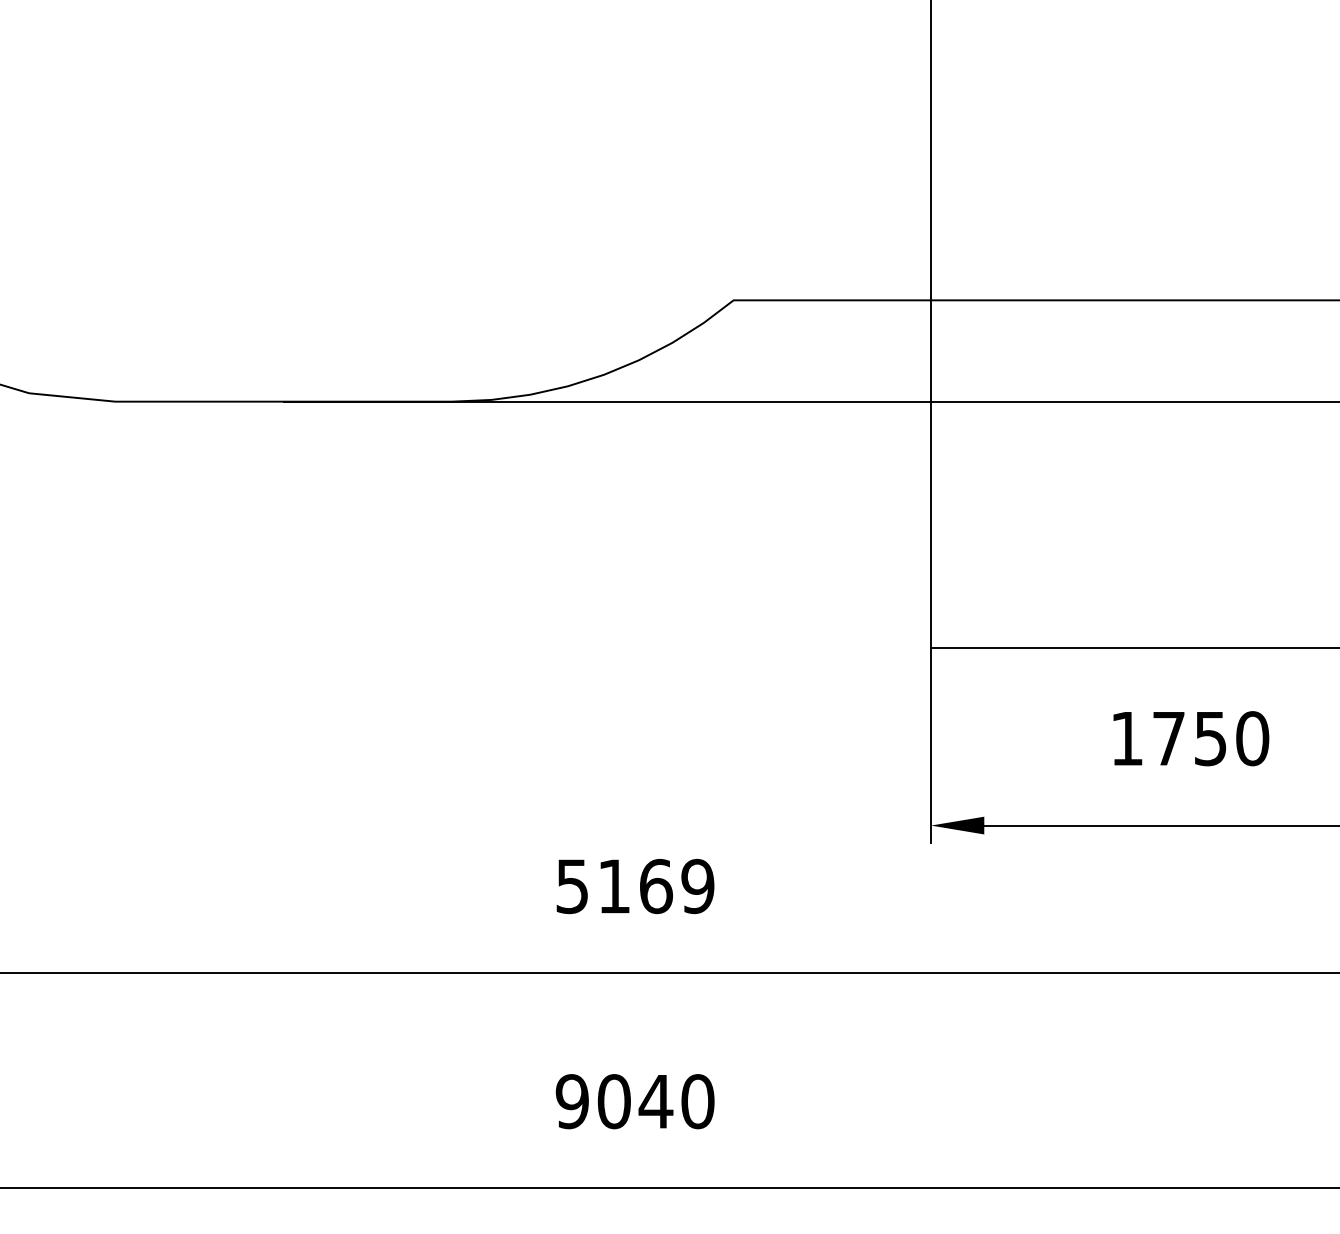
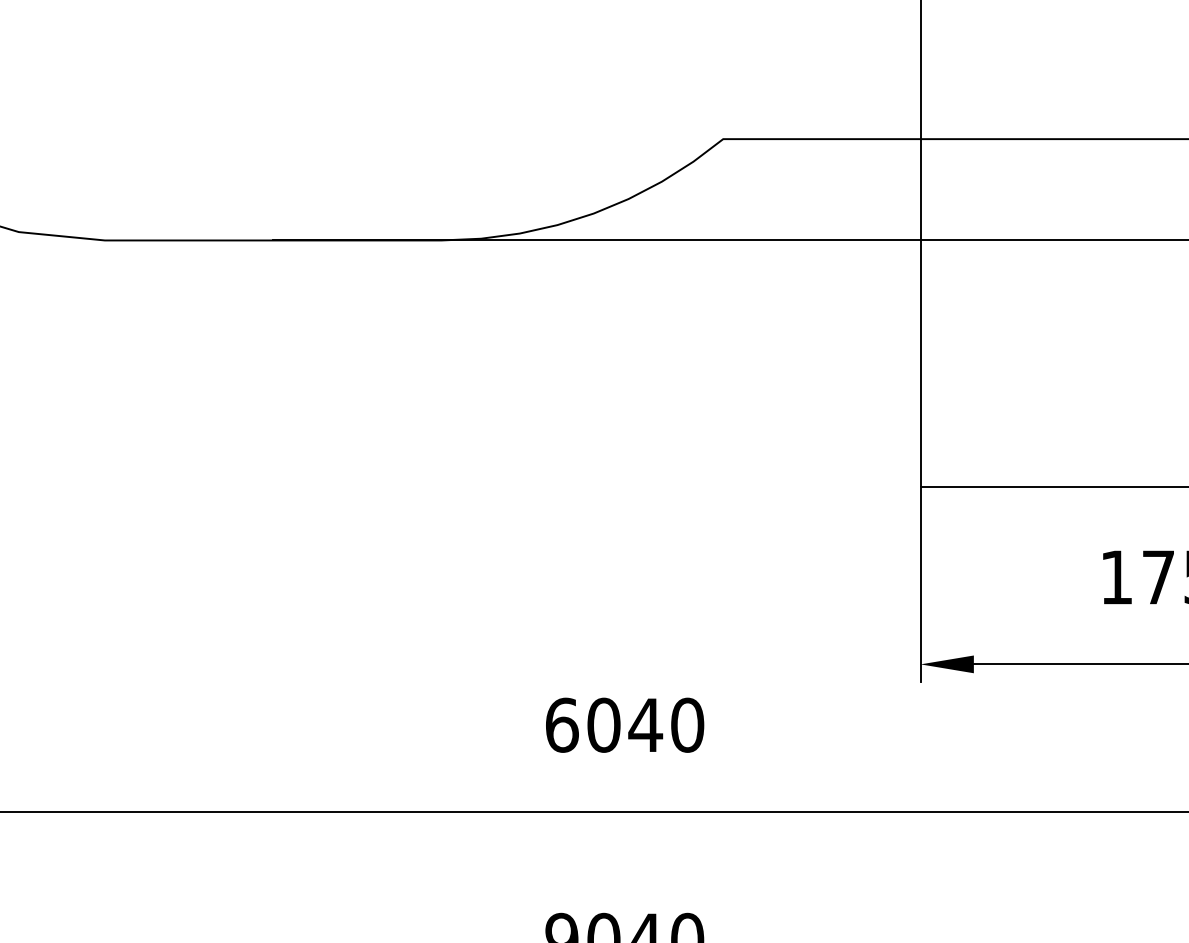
text: (635, 886) -> (625, 725), 5169 -> 6040

